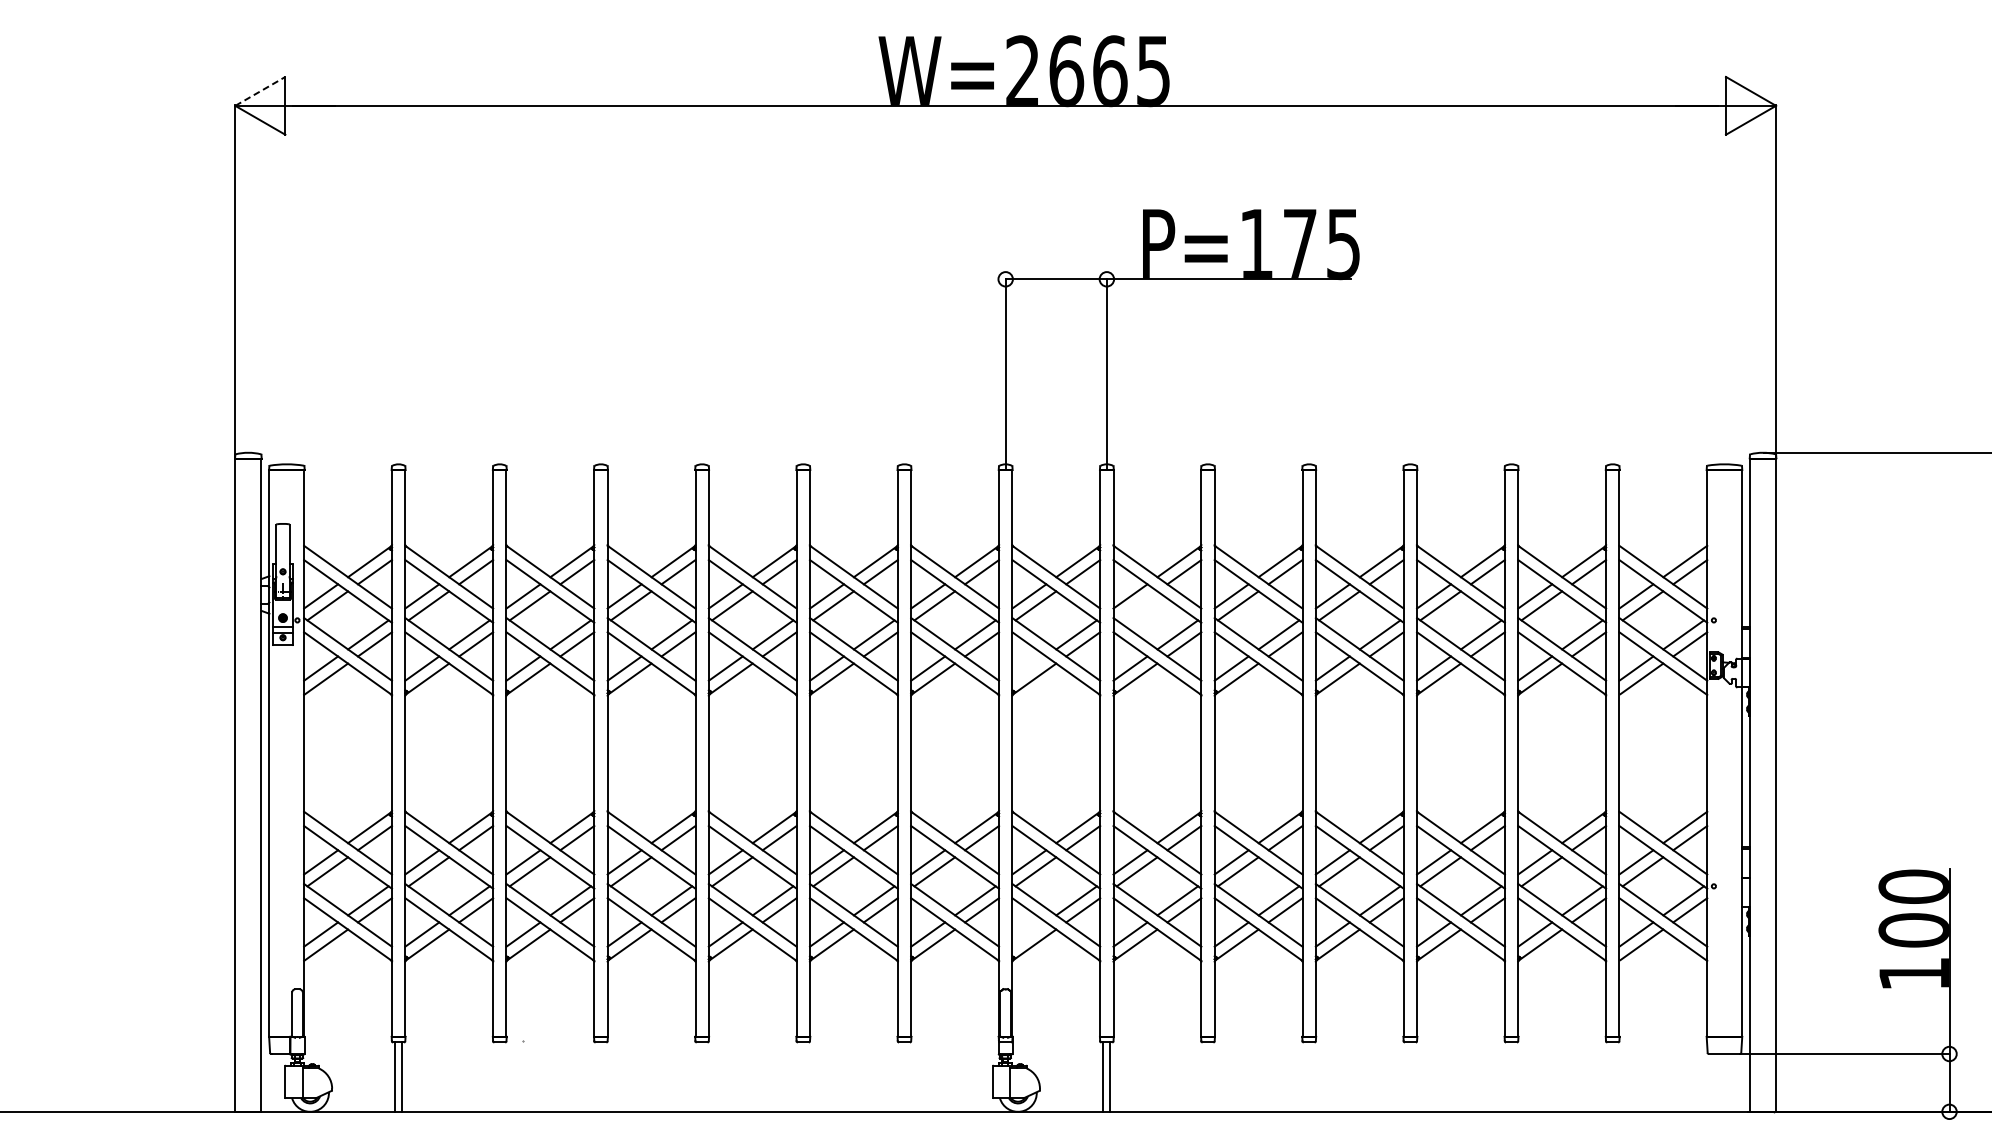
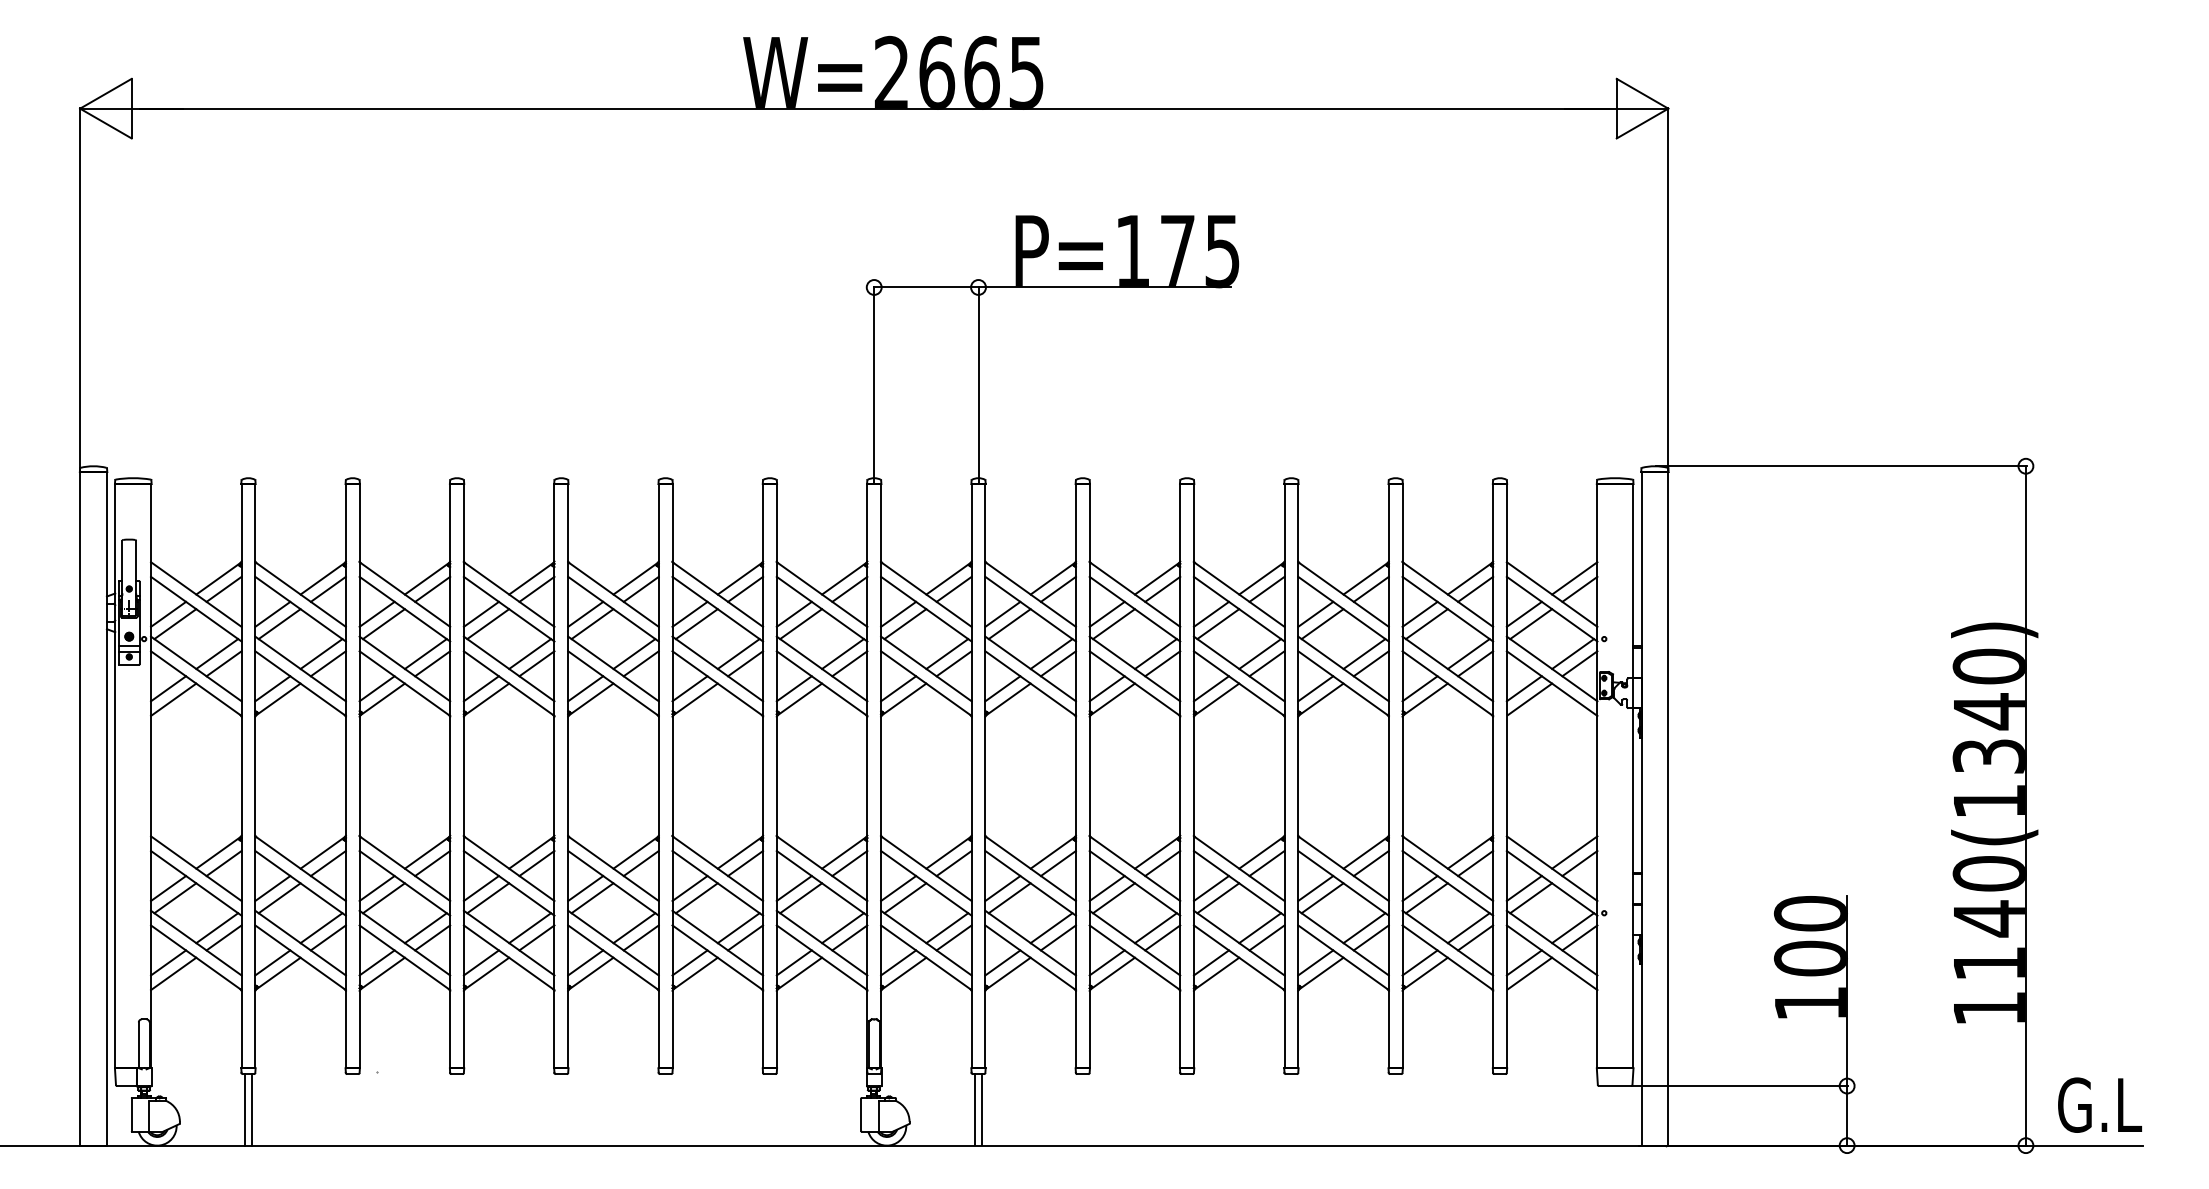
line: (259, 91) -> (105, 93), dashed -> solid
line: (1136, 606) -> (1009, 624), added
line: (1029, 668) -> (898, 688), added
line: (1029, 934) -> (898, 962), added

